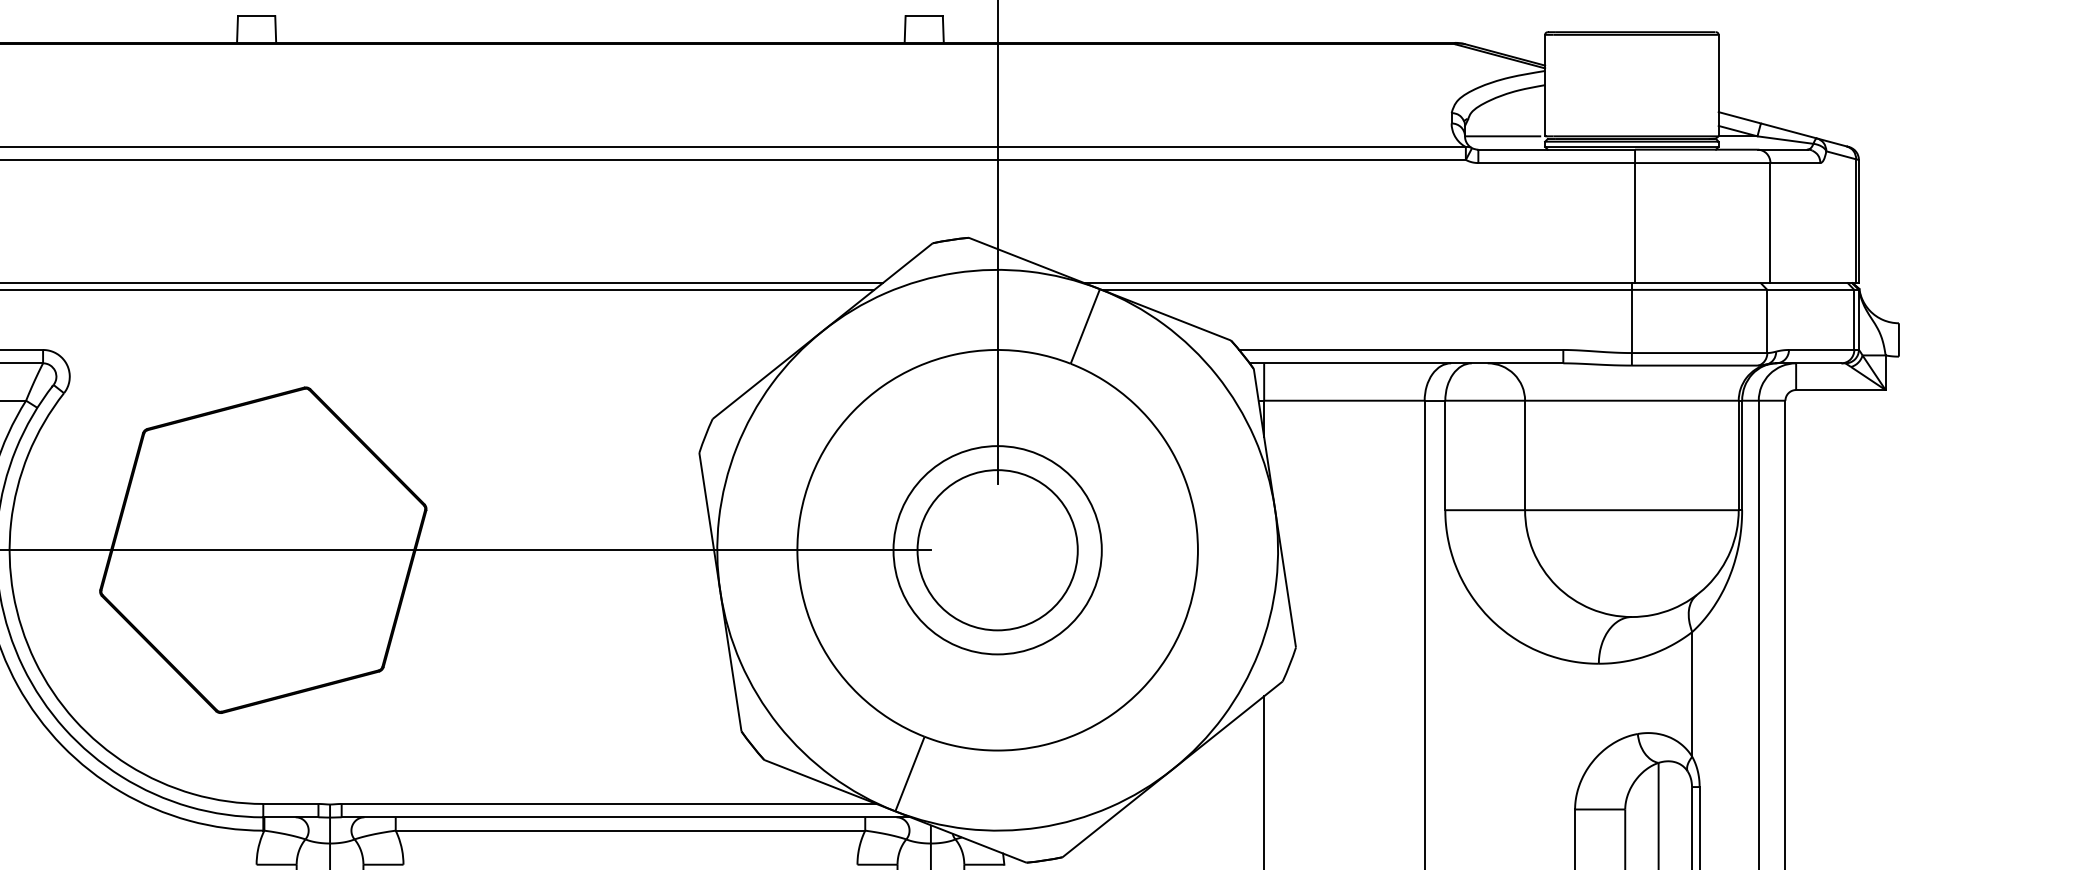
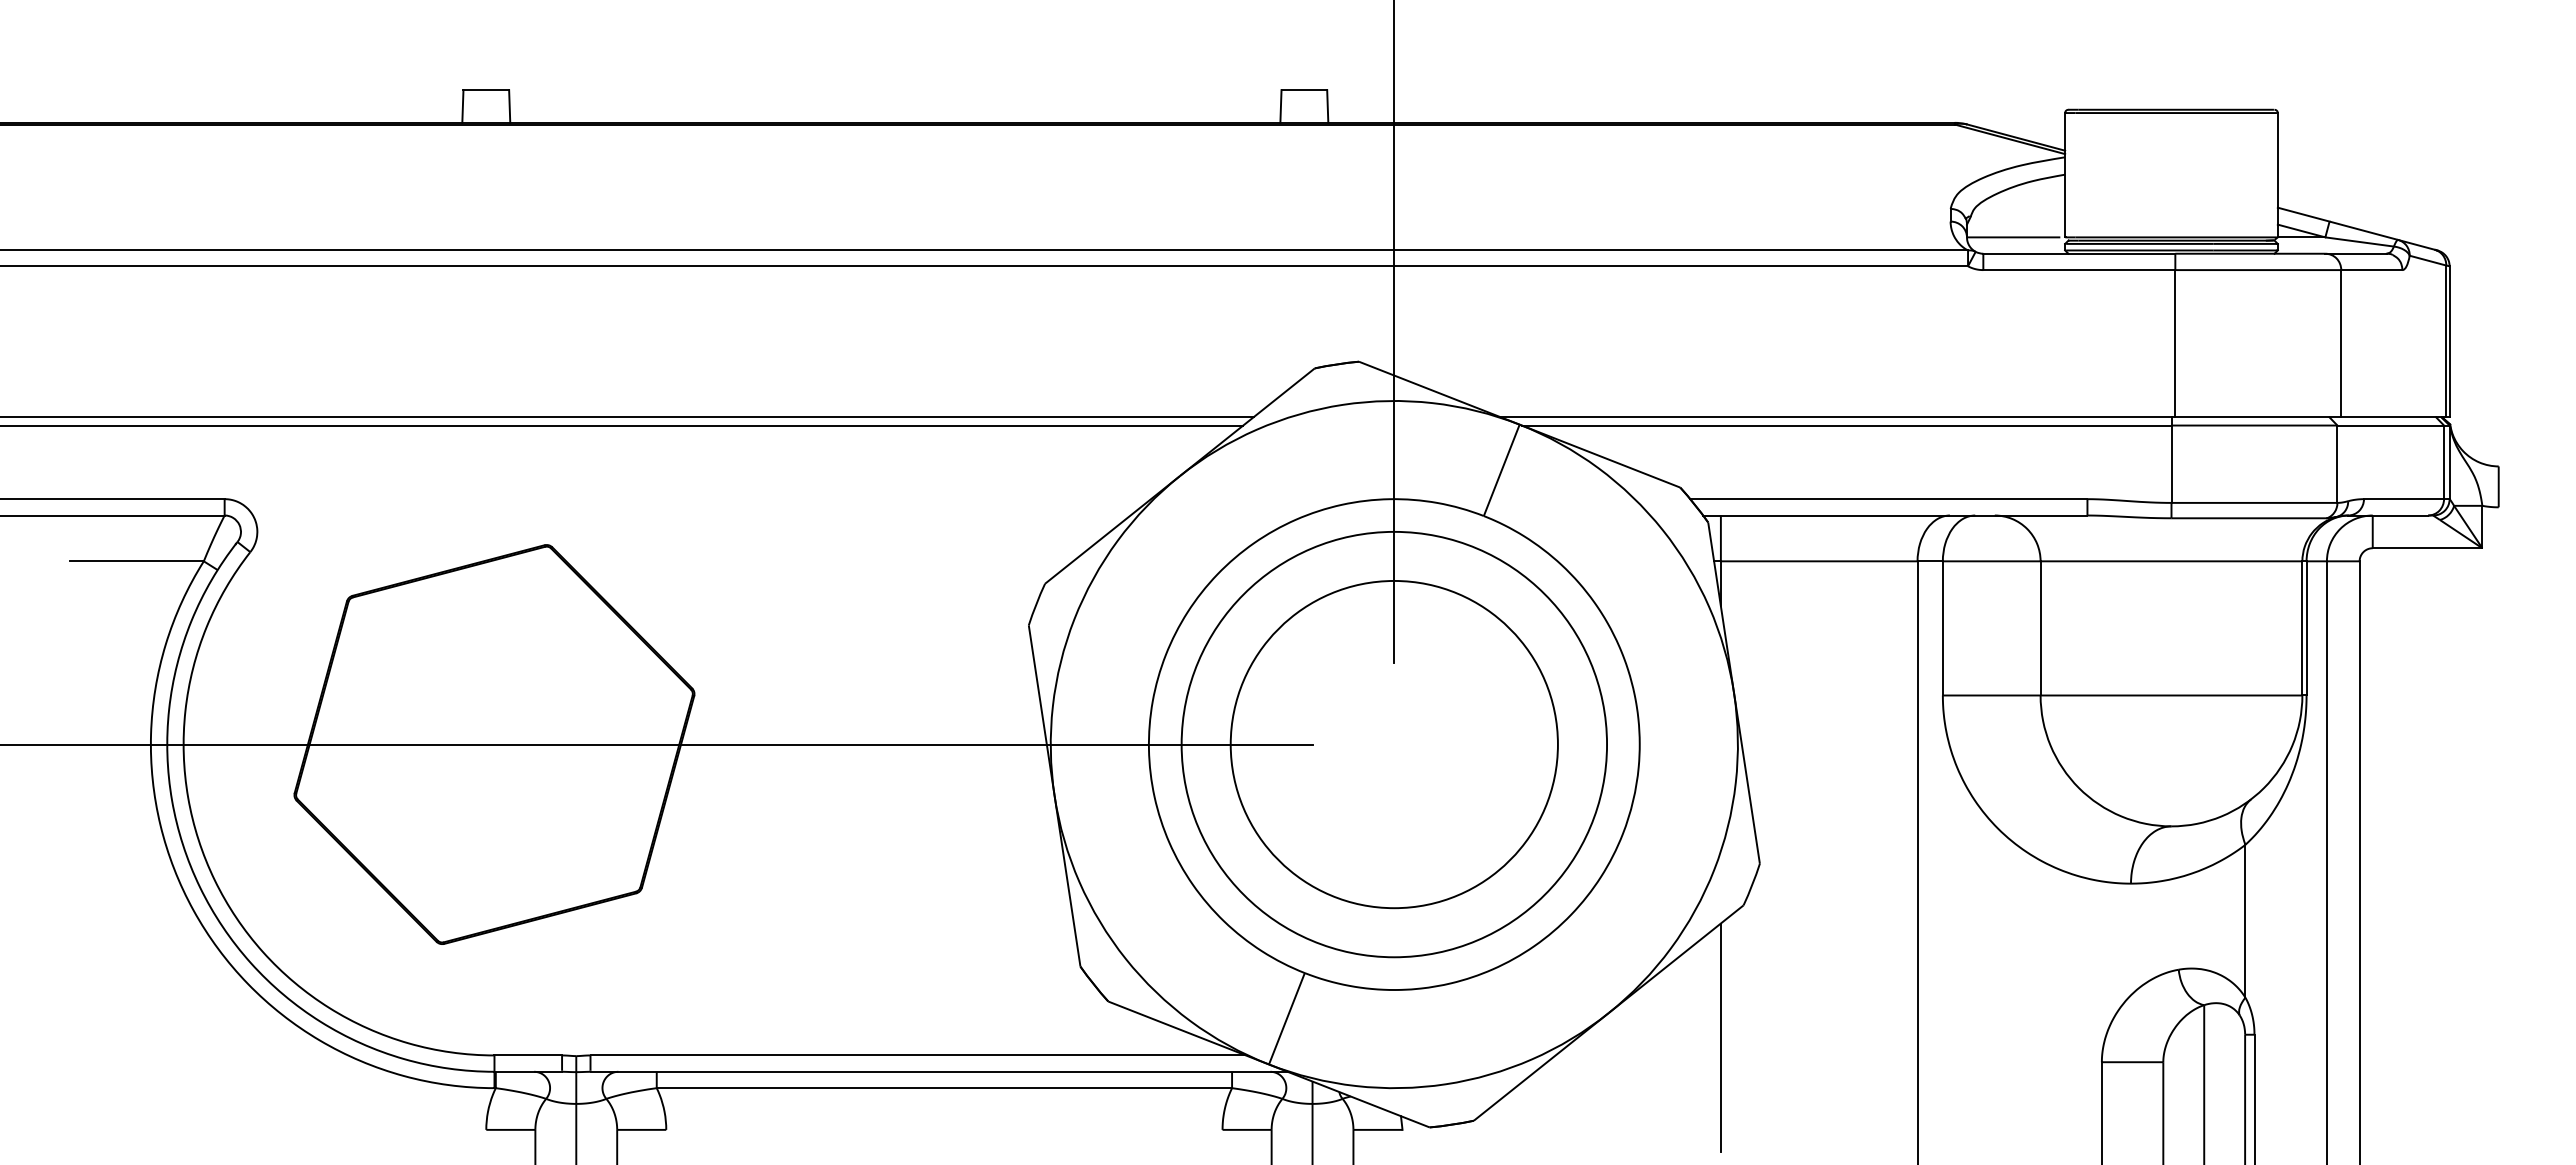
circle: (996, 550) -> (1393, 744), size x1.67
circle: (997, 550) -> (1394, 744), size x1.67

